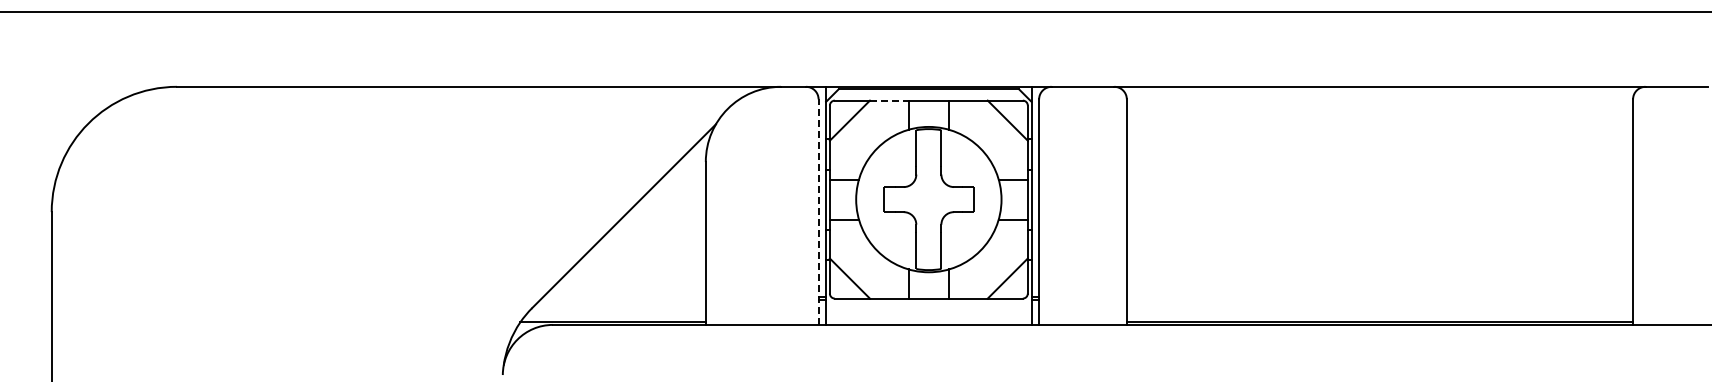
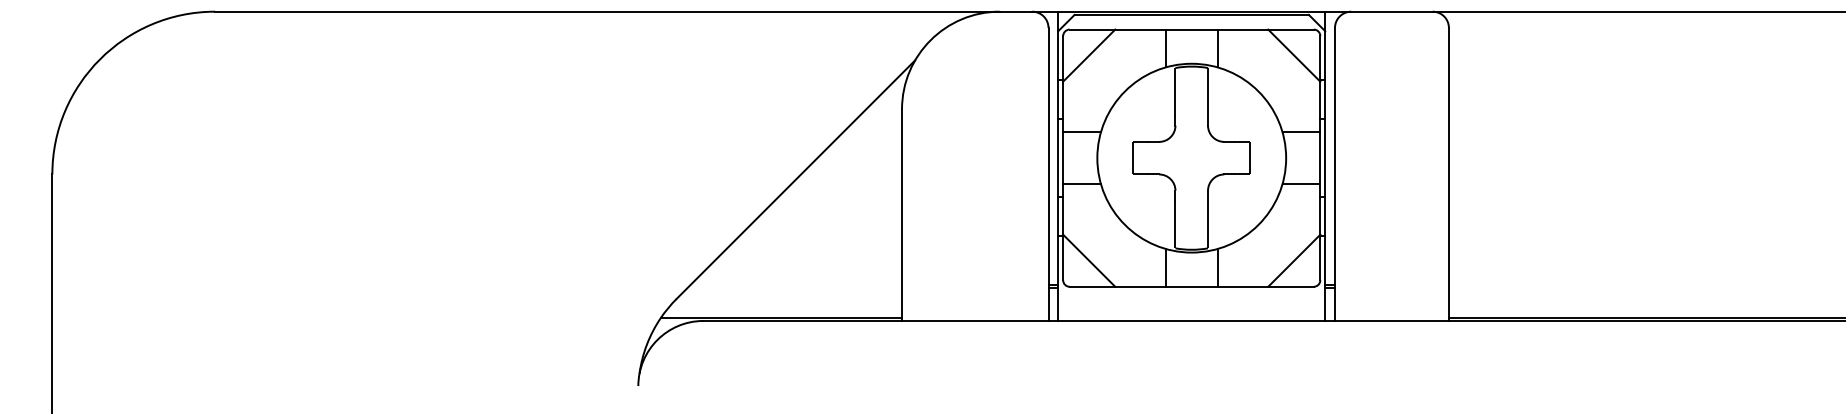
line: (889, 100) -> (1140, 29), dashed -> solid
line: (818, 212) -> (1048, 174), dashed -> solid

